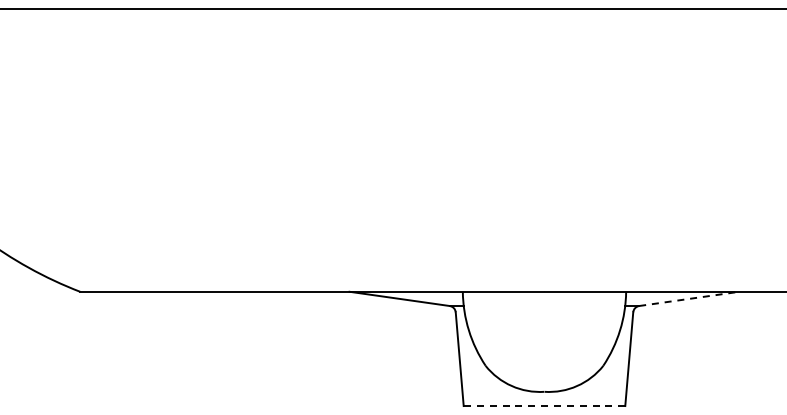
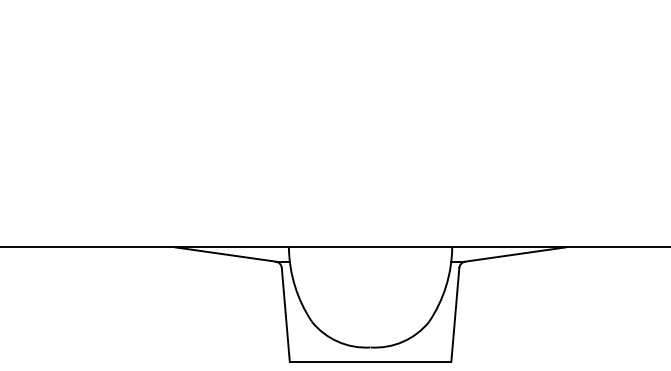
line: (689, 298) -> (515, 254), dashed -> solid
line: (544, 406) -> (370, 362), dashed -> solid

